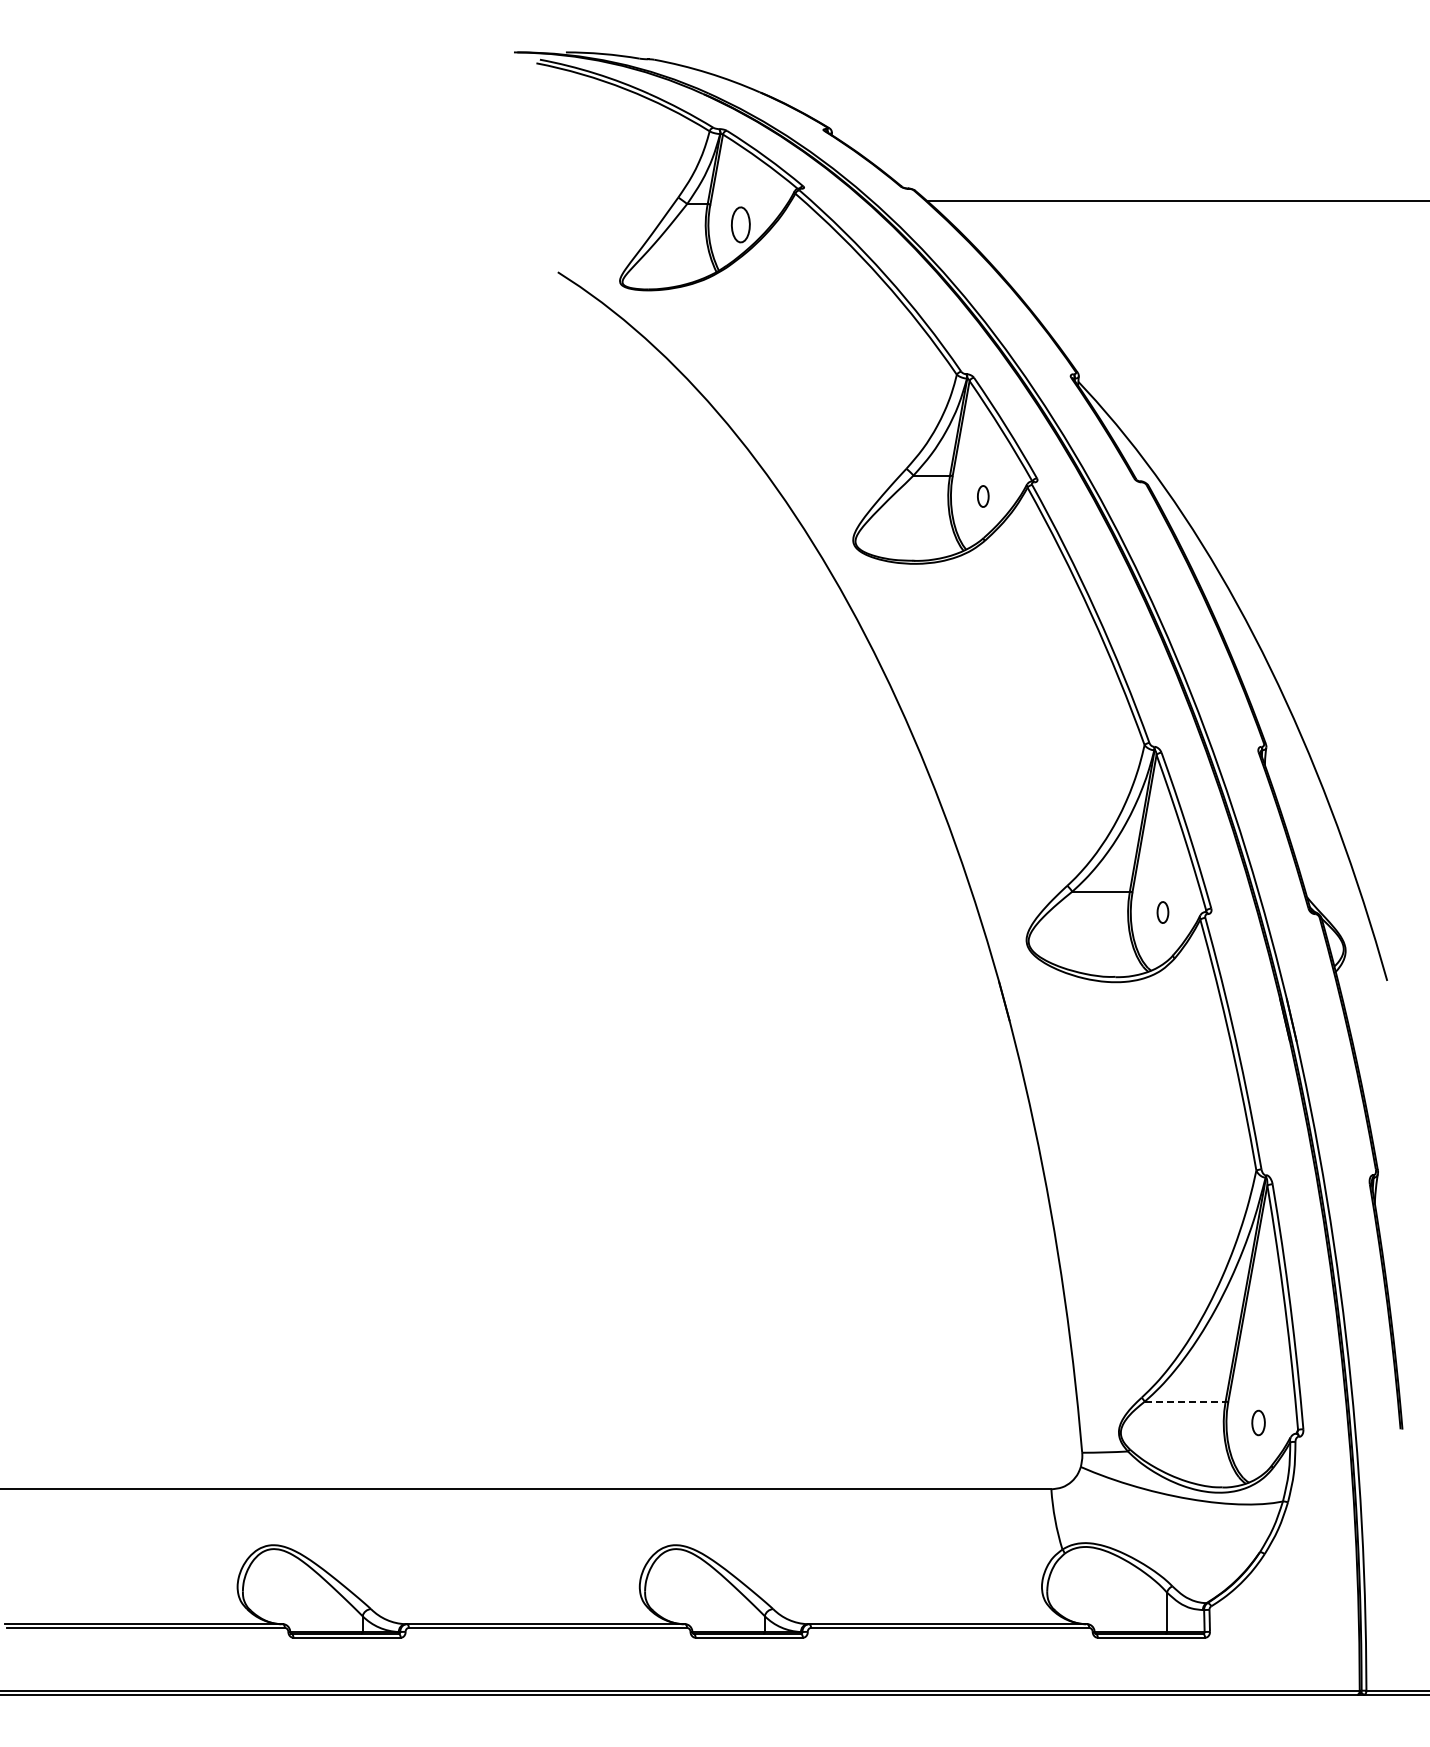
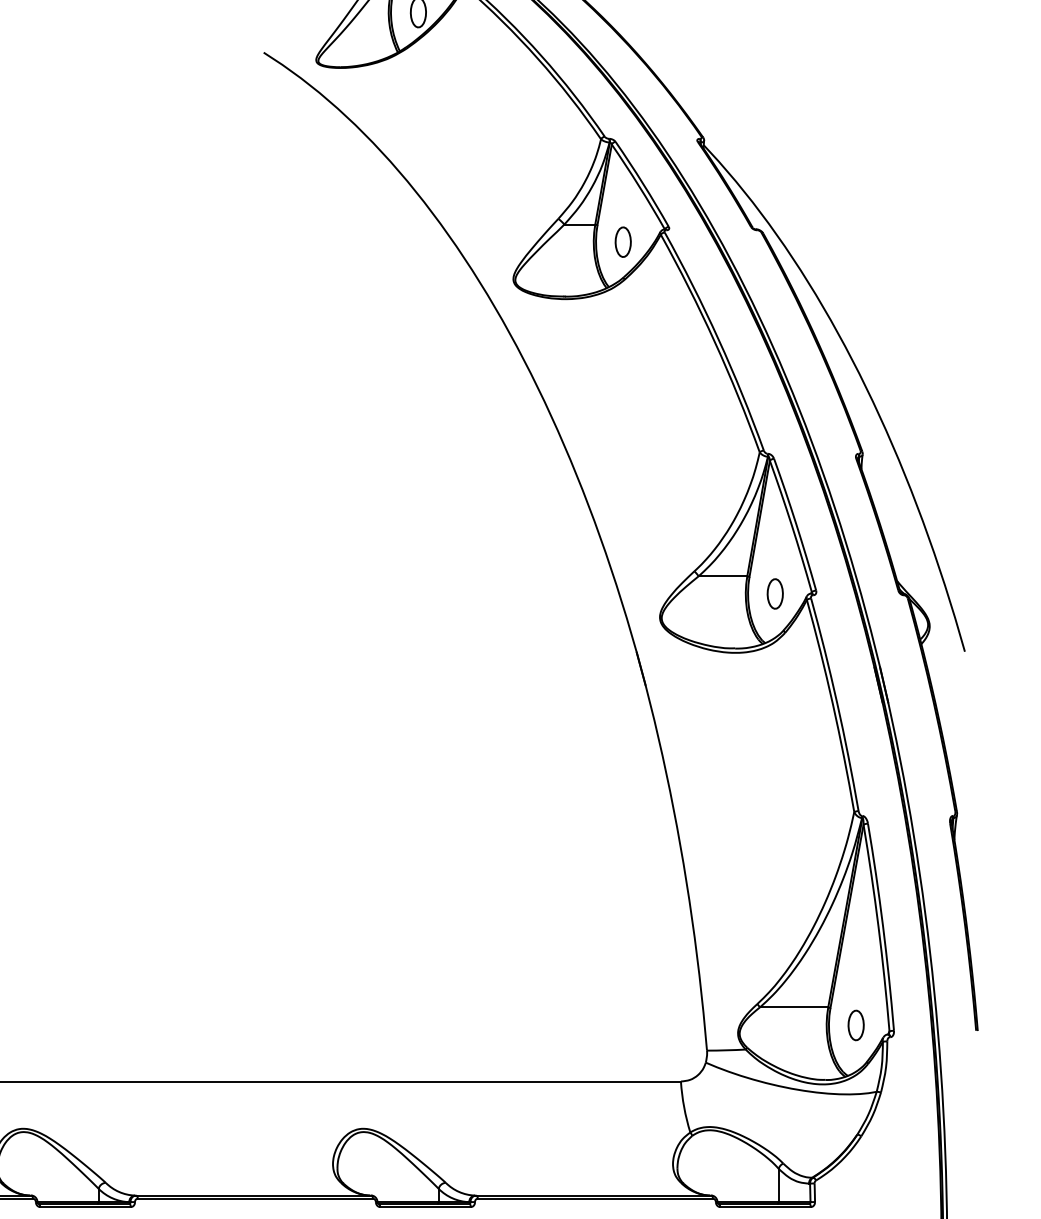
part: (983, 496) -> (623, 242), size x1.67
part: (1162, 912) -> (774, 593), size x1.67
line: (1185, 1401) -> (794, 1007), dashed -> solid
part: (1258, 1422) -> (856, 1025), size x1.43

